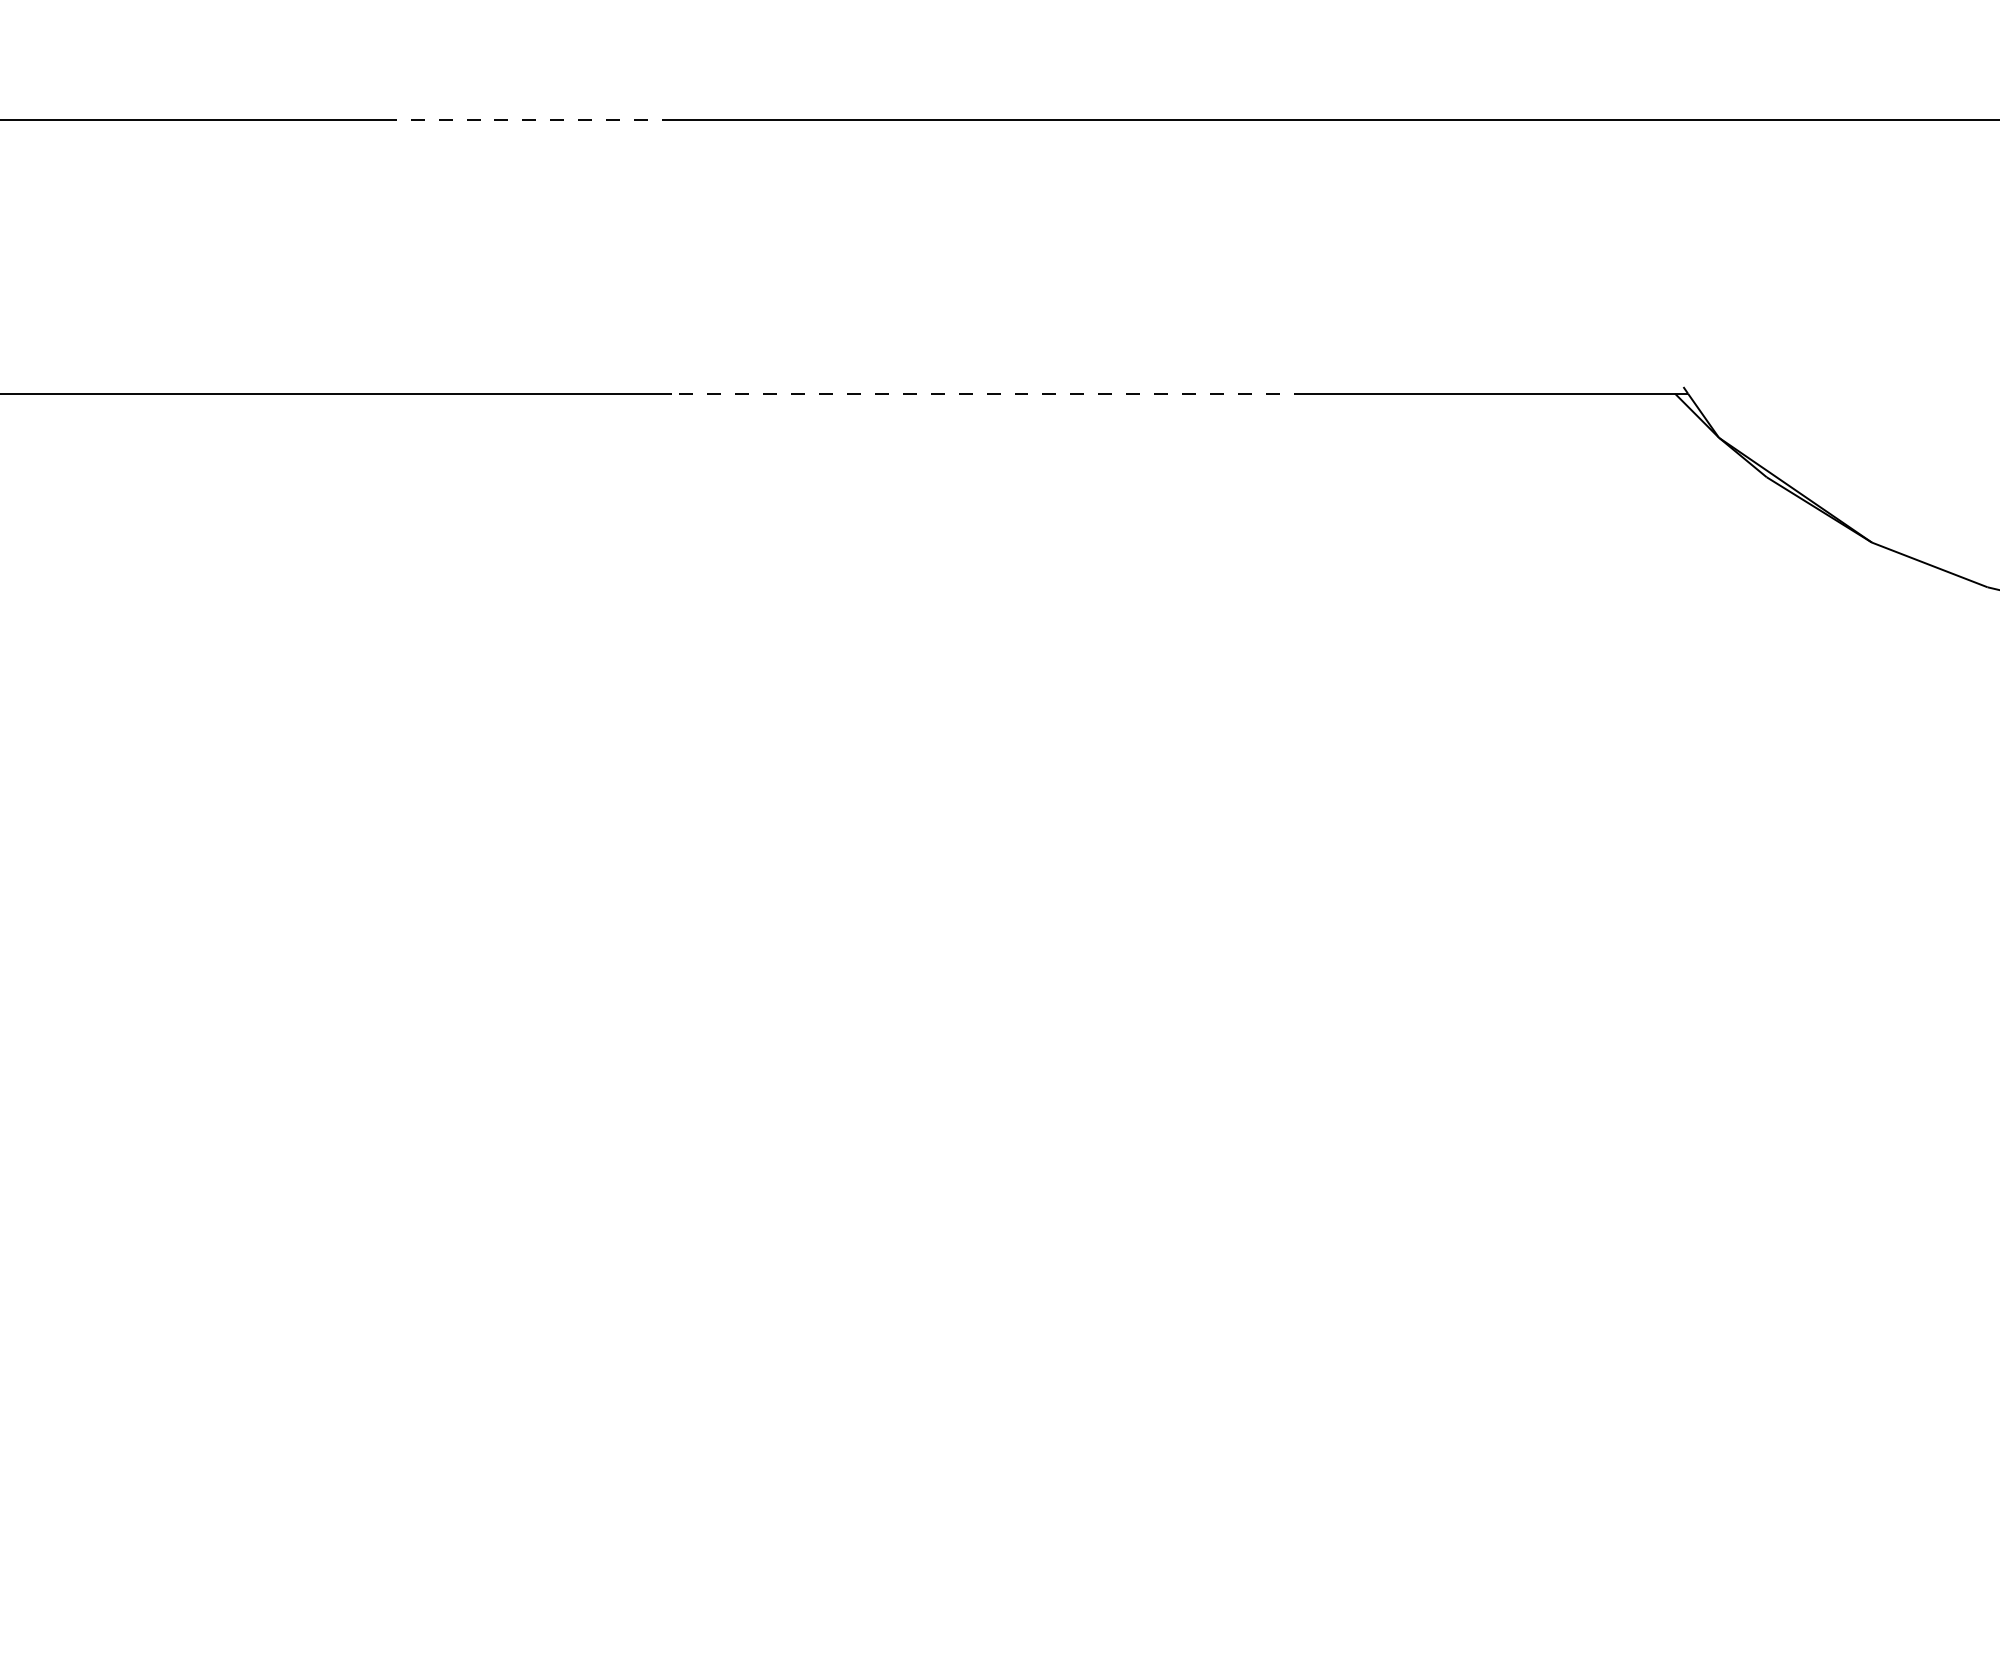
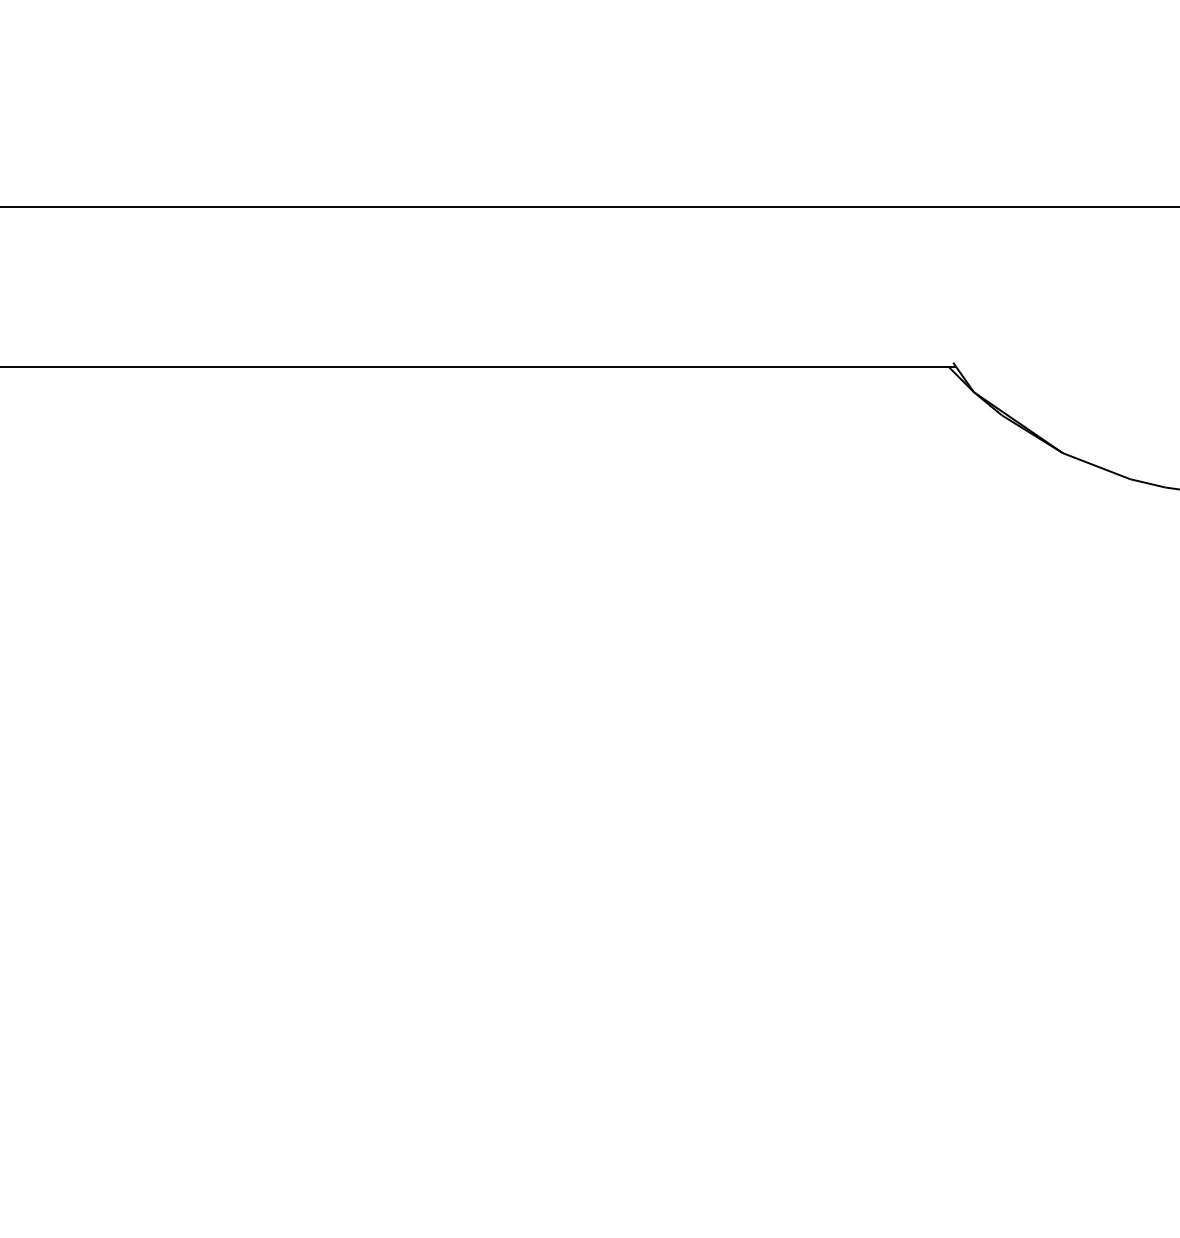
line: (527, 120) -> (280, 207), dashed -> solid
line: (988, 393) -> (548, 366), dashed -> solid

